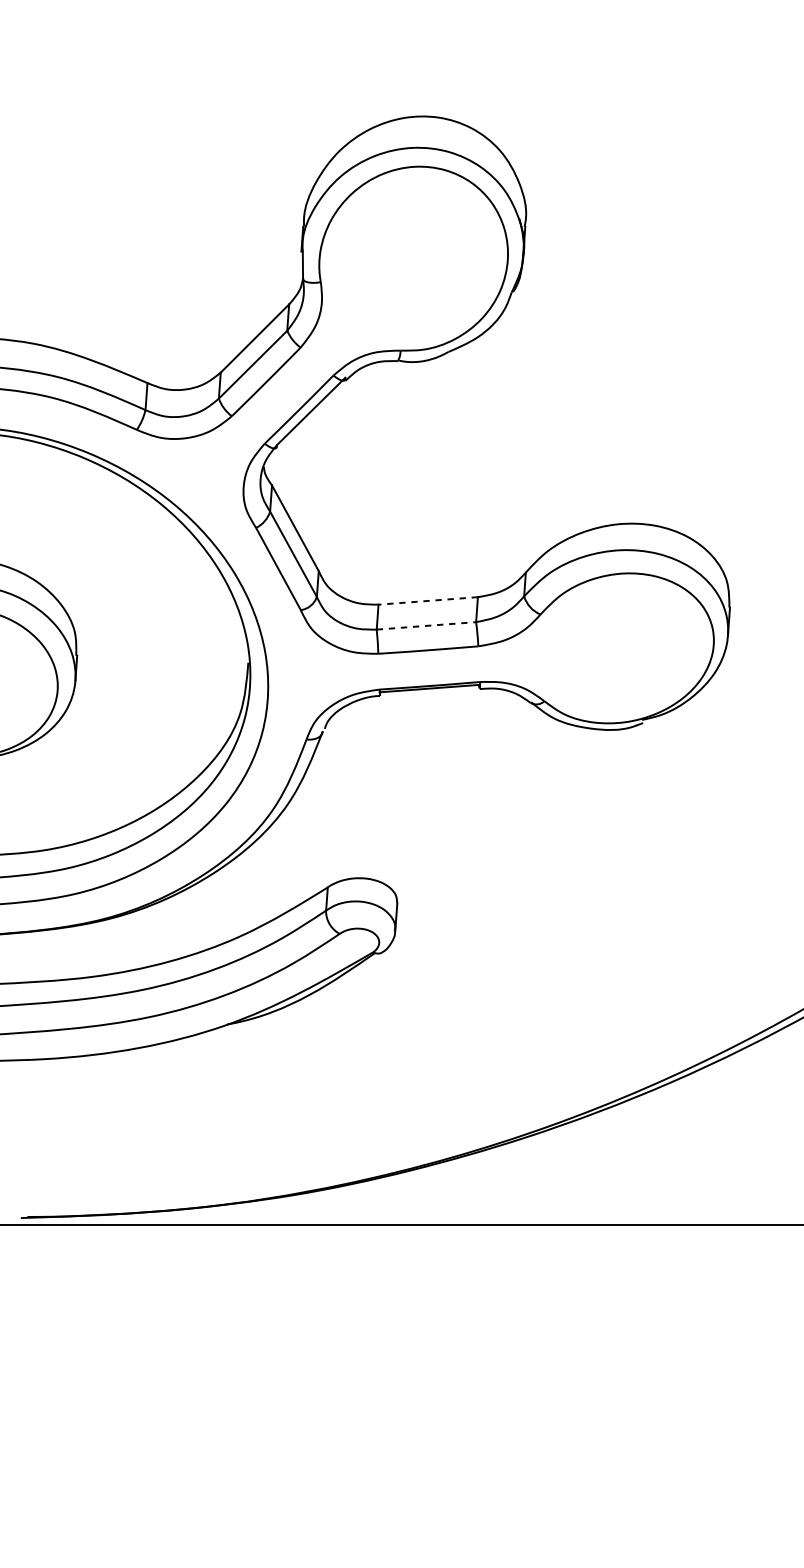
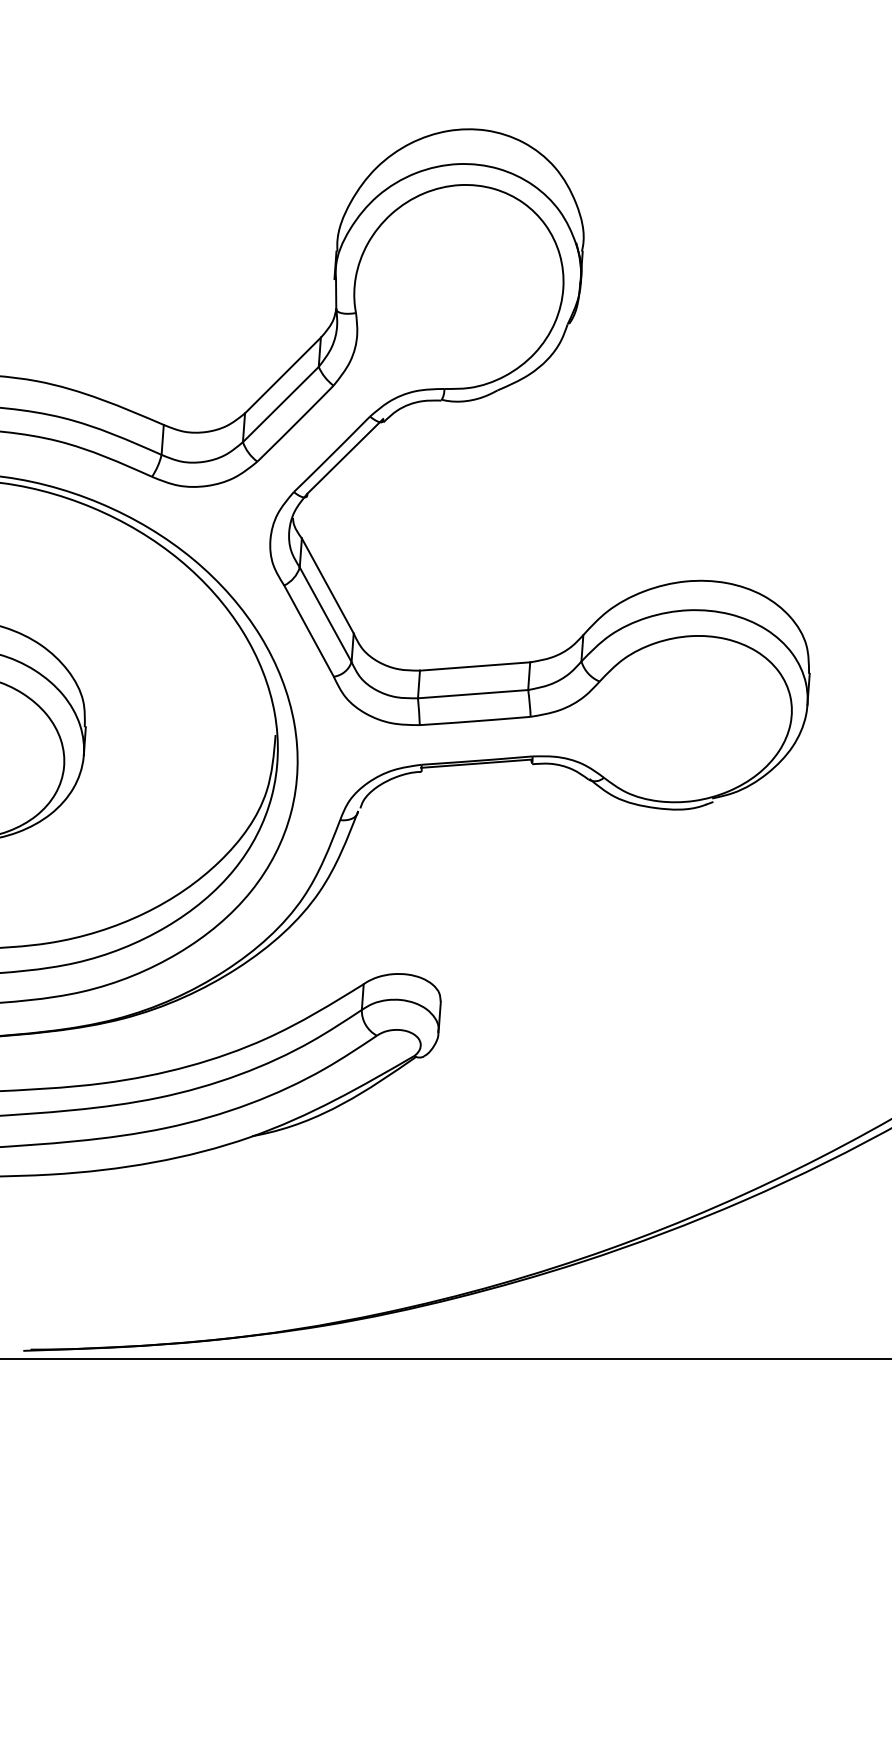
line: (427, 600) -> (474, 666), dashed -> solid
line: (426, 626) -> (473, 694), dashed -> solid

